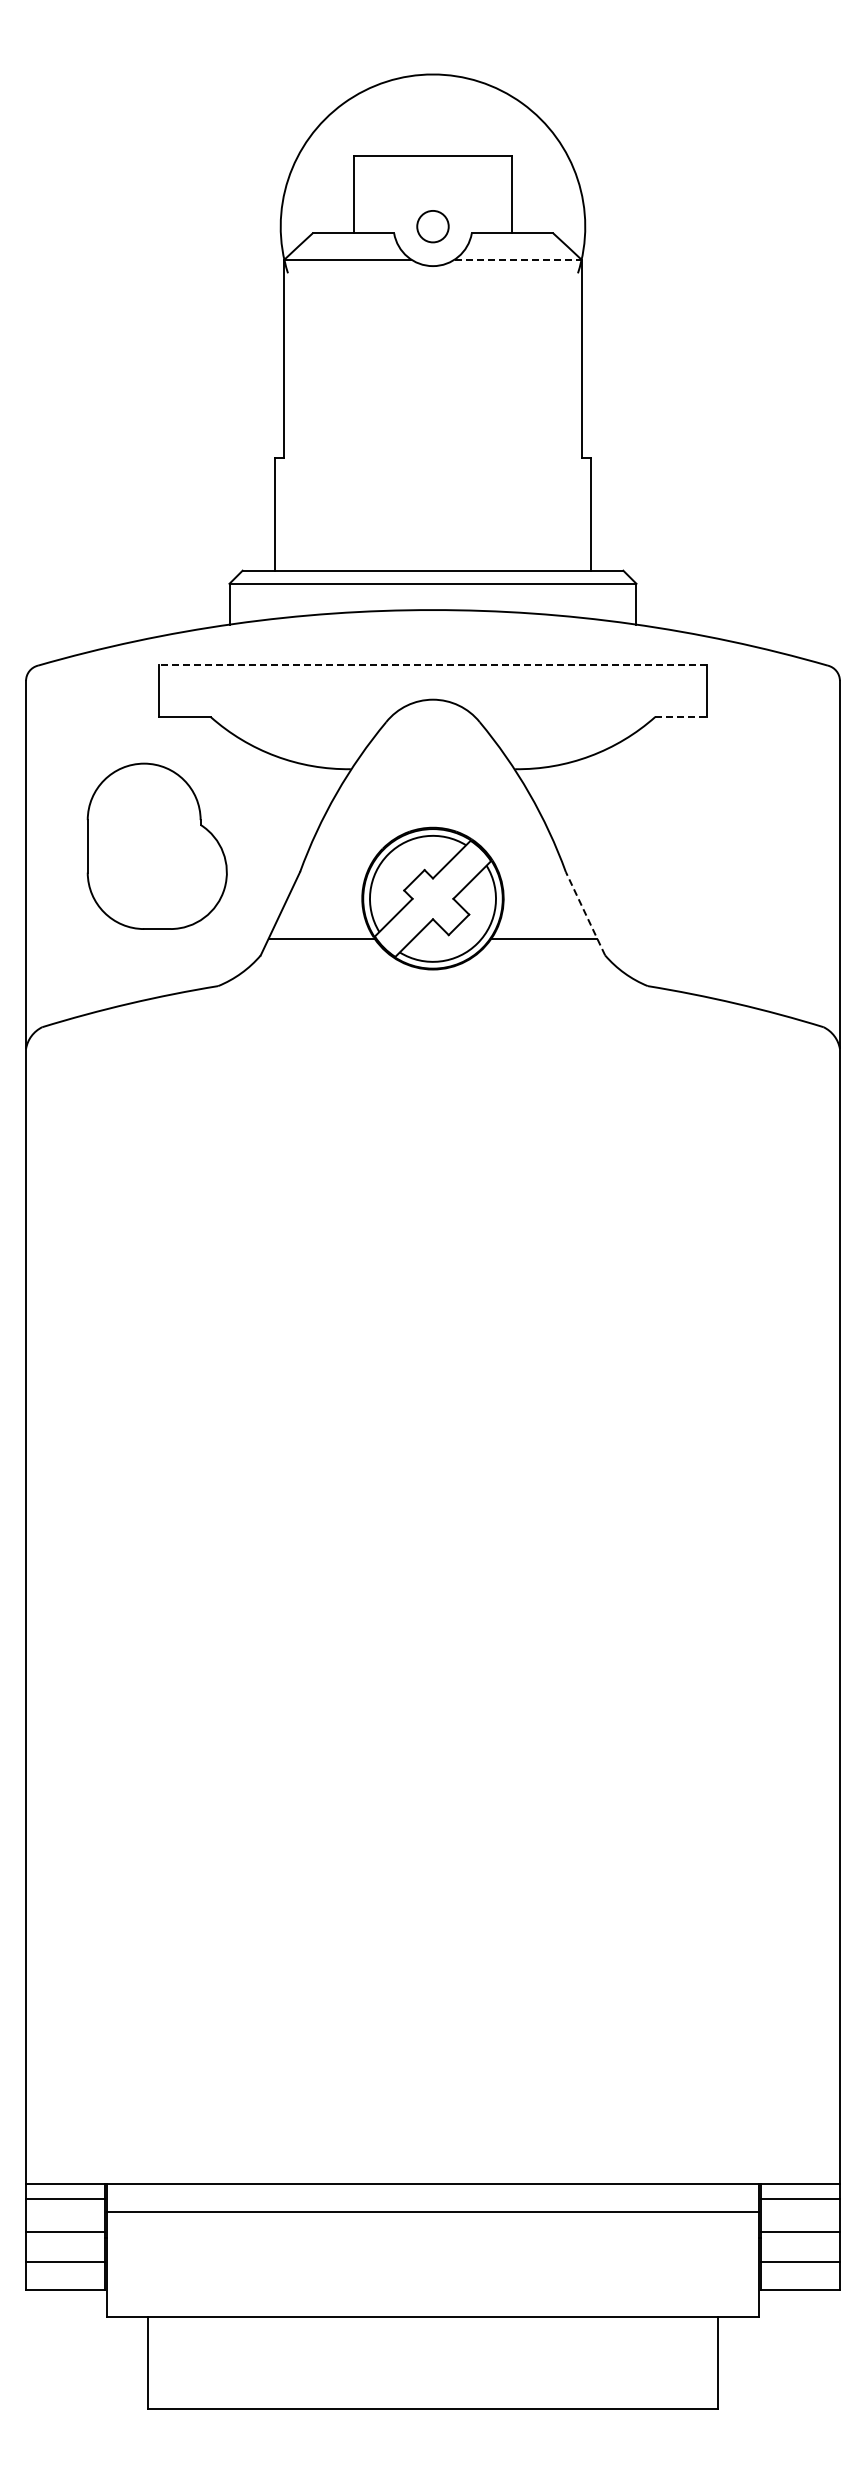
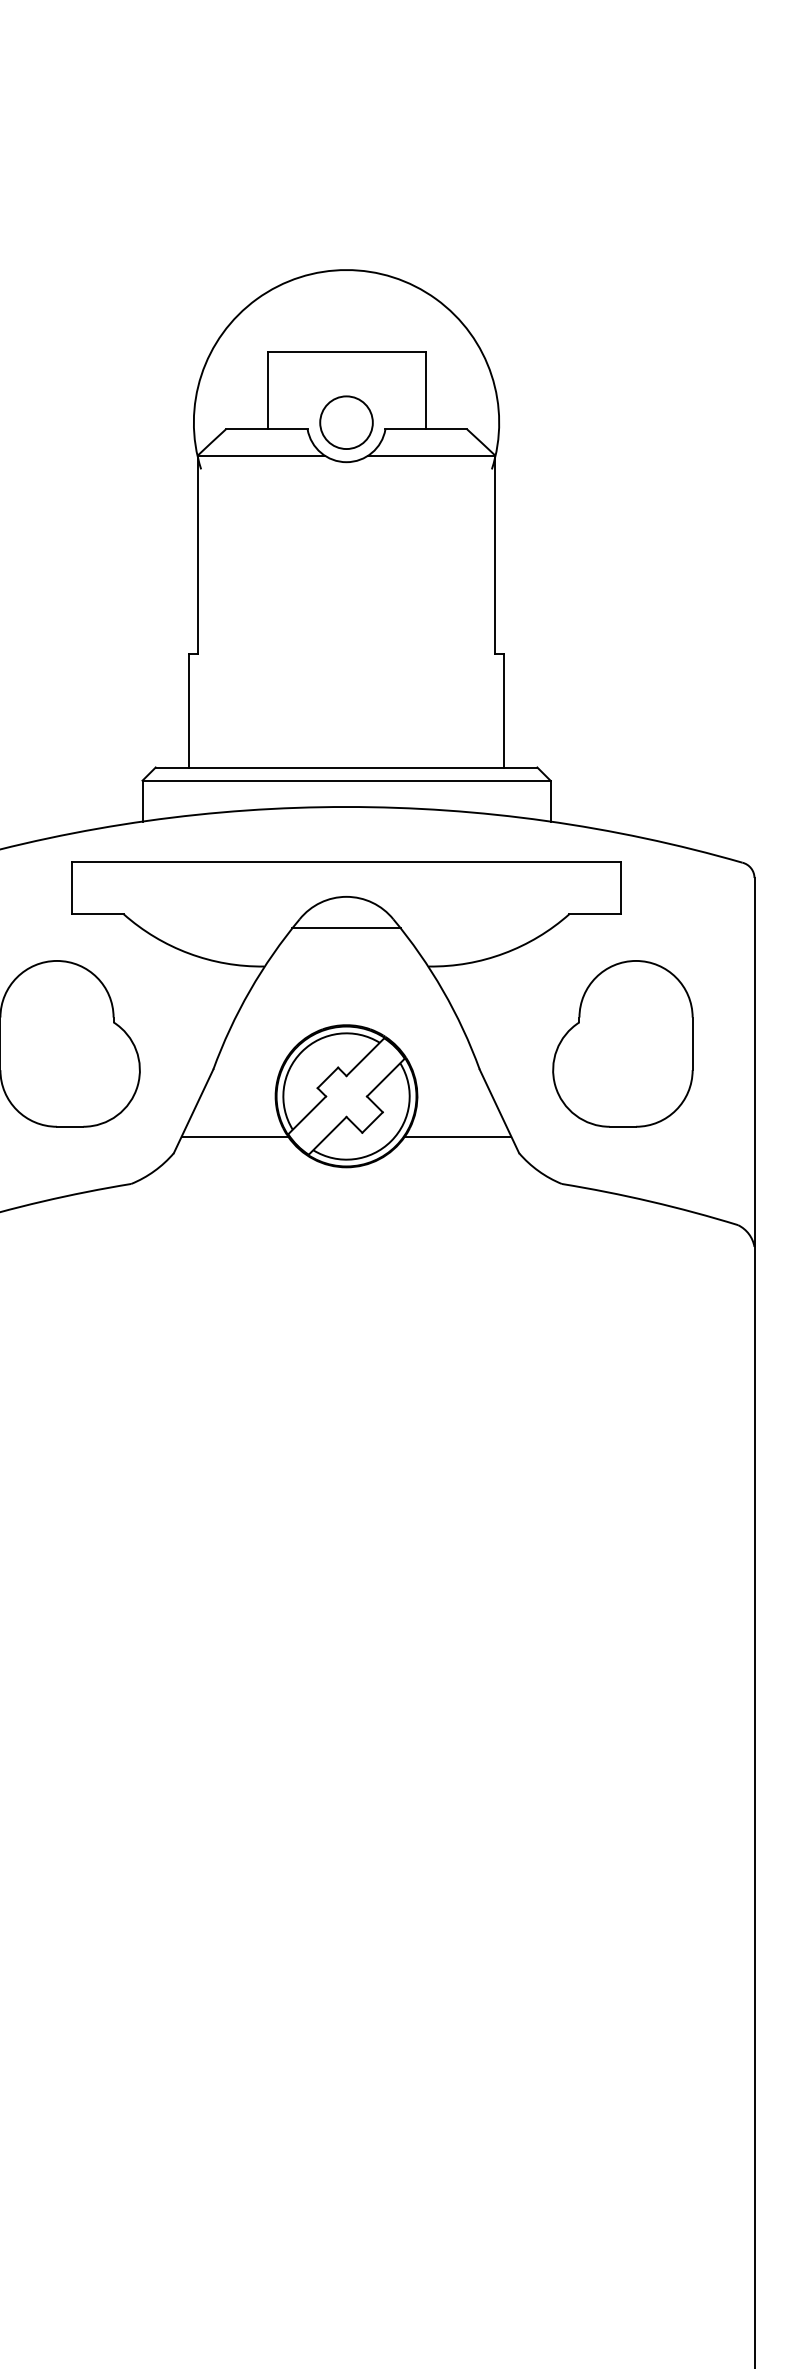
circle: (432, 226) -> (346, 422), size x1.67
line: (518, 259) -> (432, 455), dashed -> solid
line: (432, 664) -> (346, 861), dashed -> solid
line: (681, 716) -> (595, 913), dashed -> solid
line: (432, 731) -> (346, 928), added
part: (708, 845) -> (622, 1043), added
line: (585, 913) -> (499, 1111), dashed -> solid

